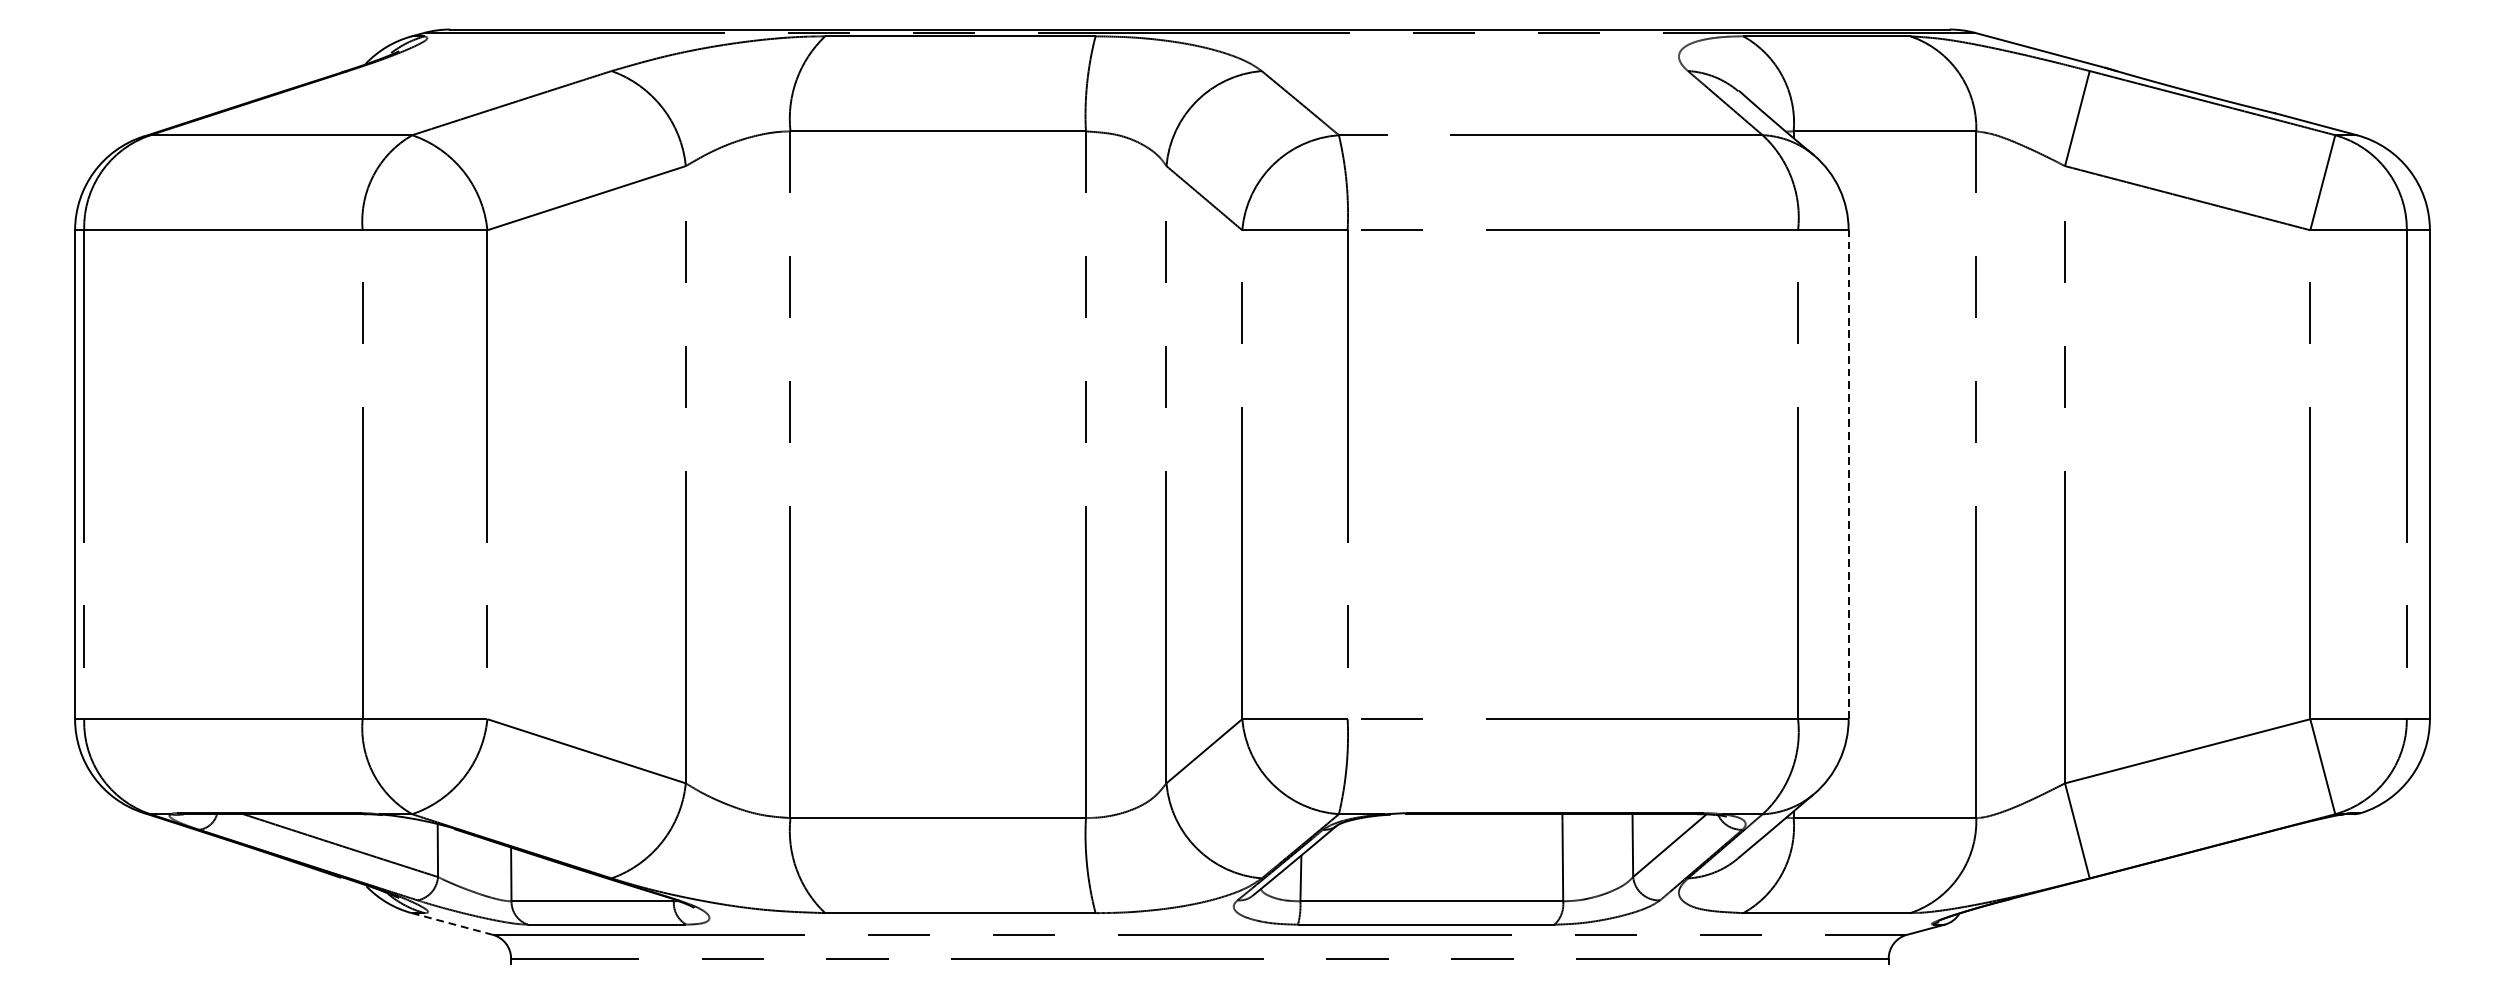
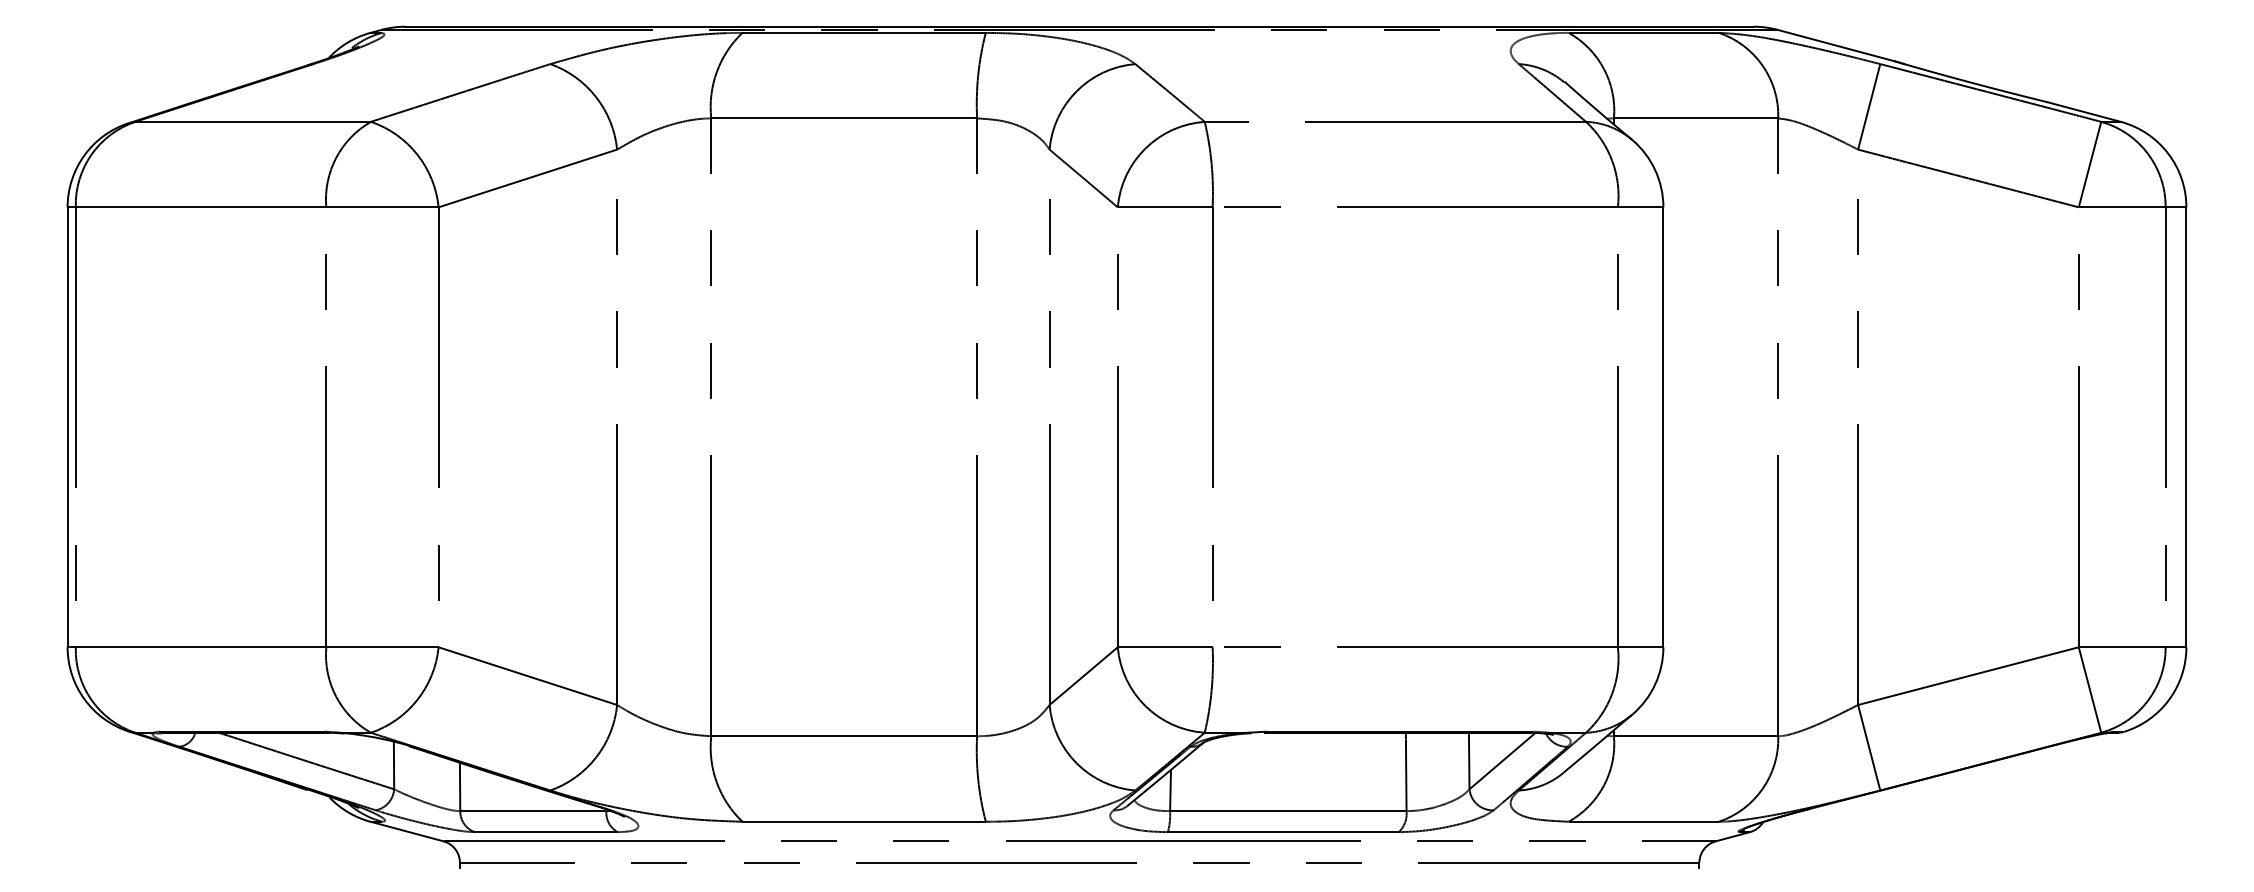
line: (1848, 474) -> (1663, 427), dashed -> solid
line: (452, 923) -> (407, 831), dashed -> solid

